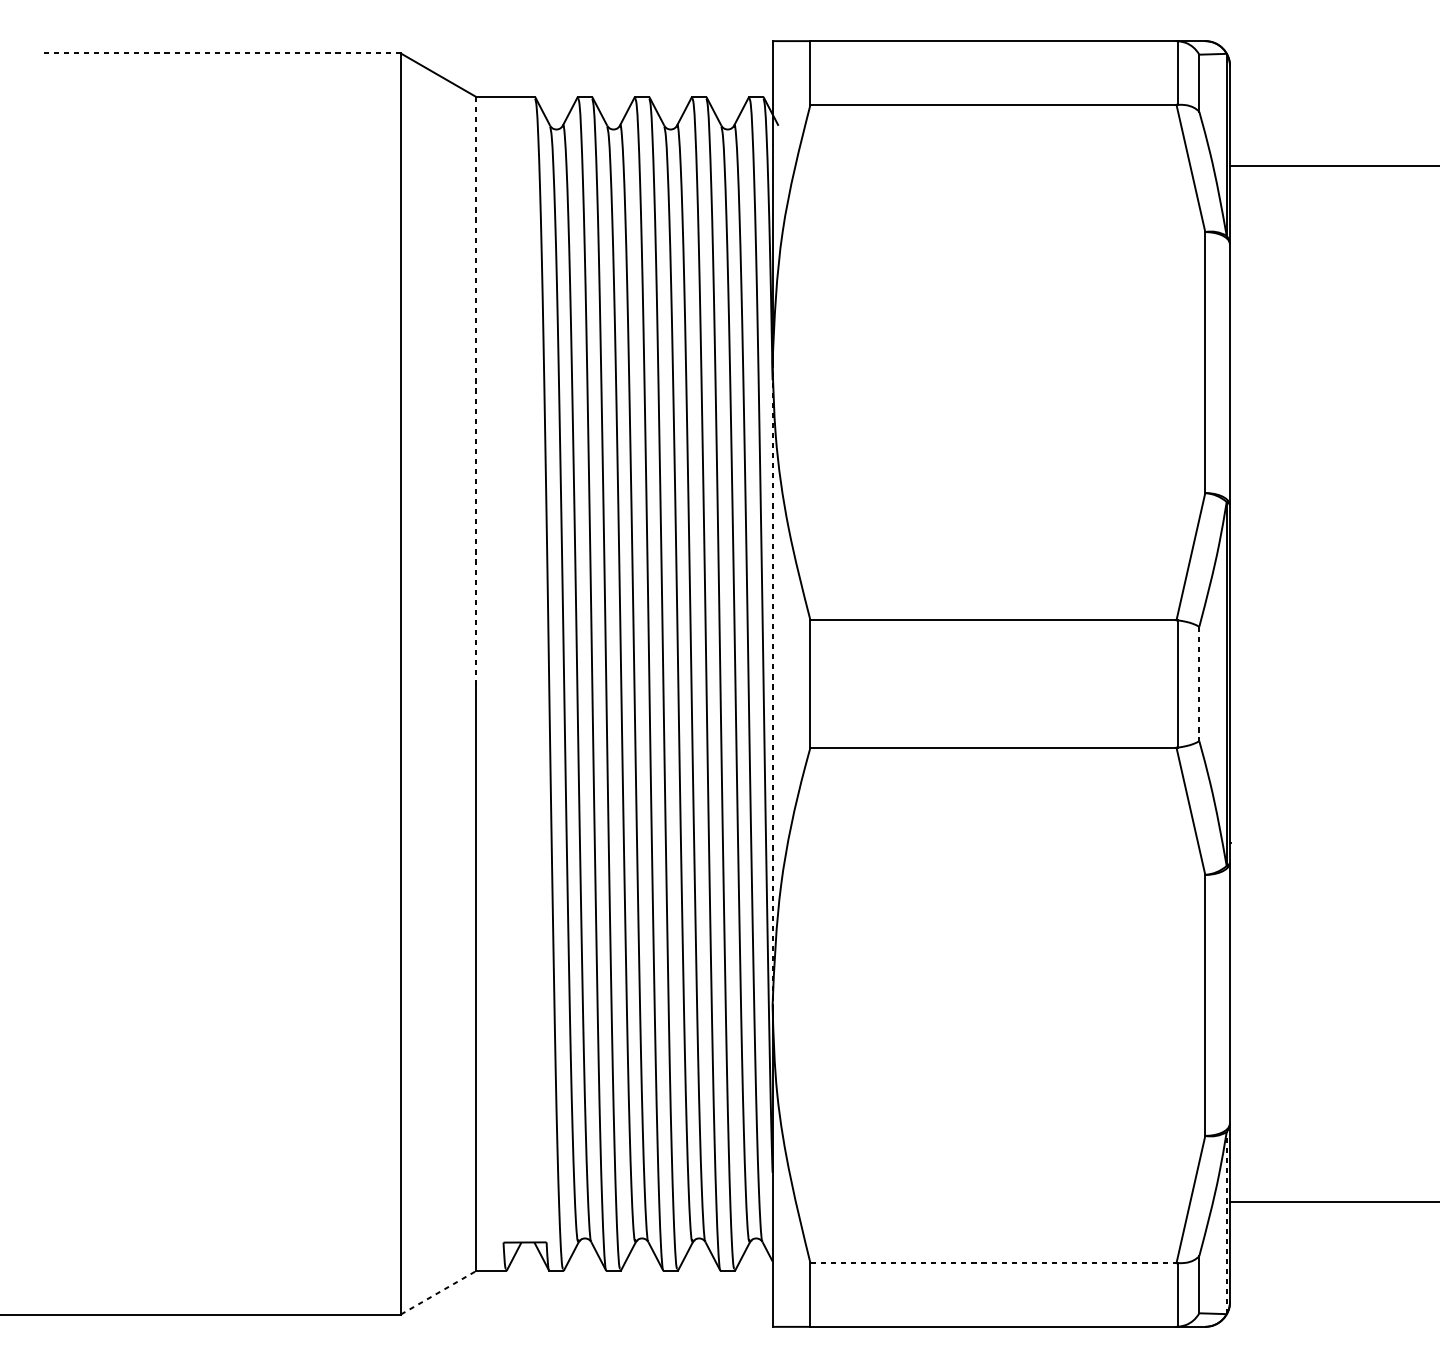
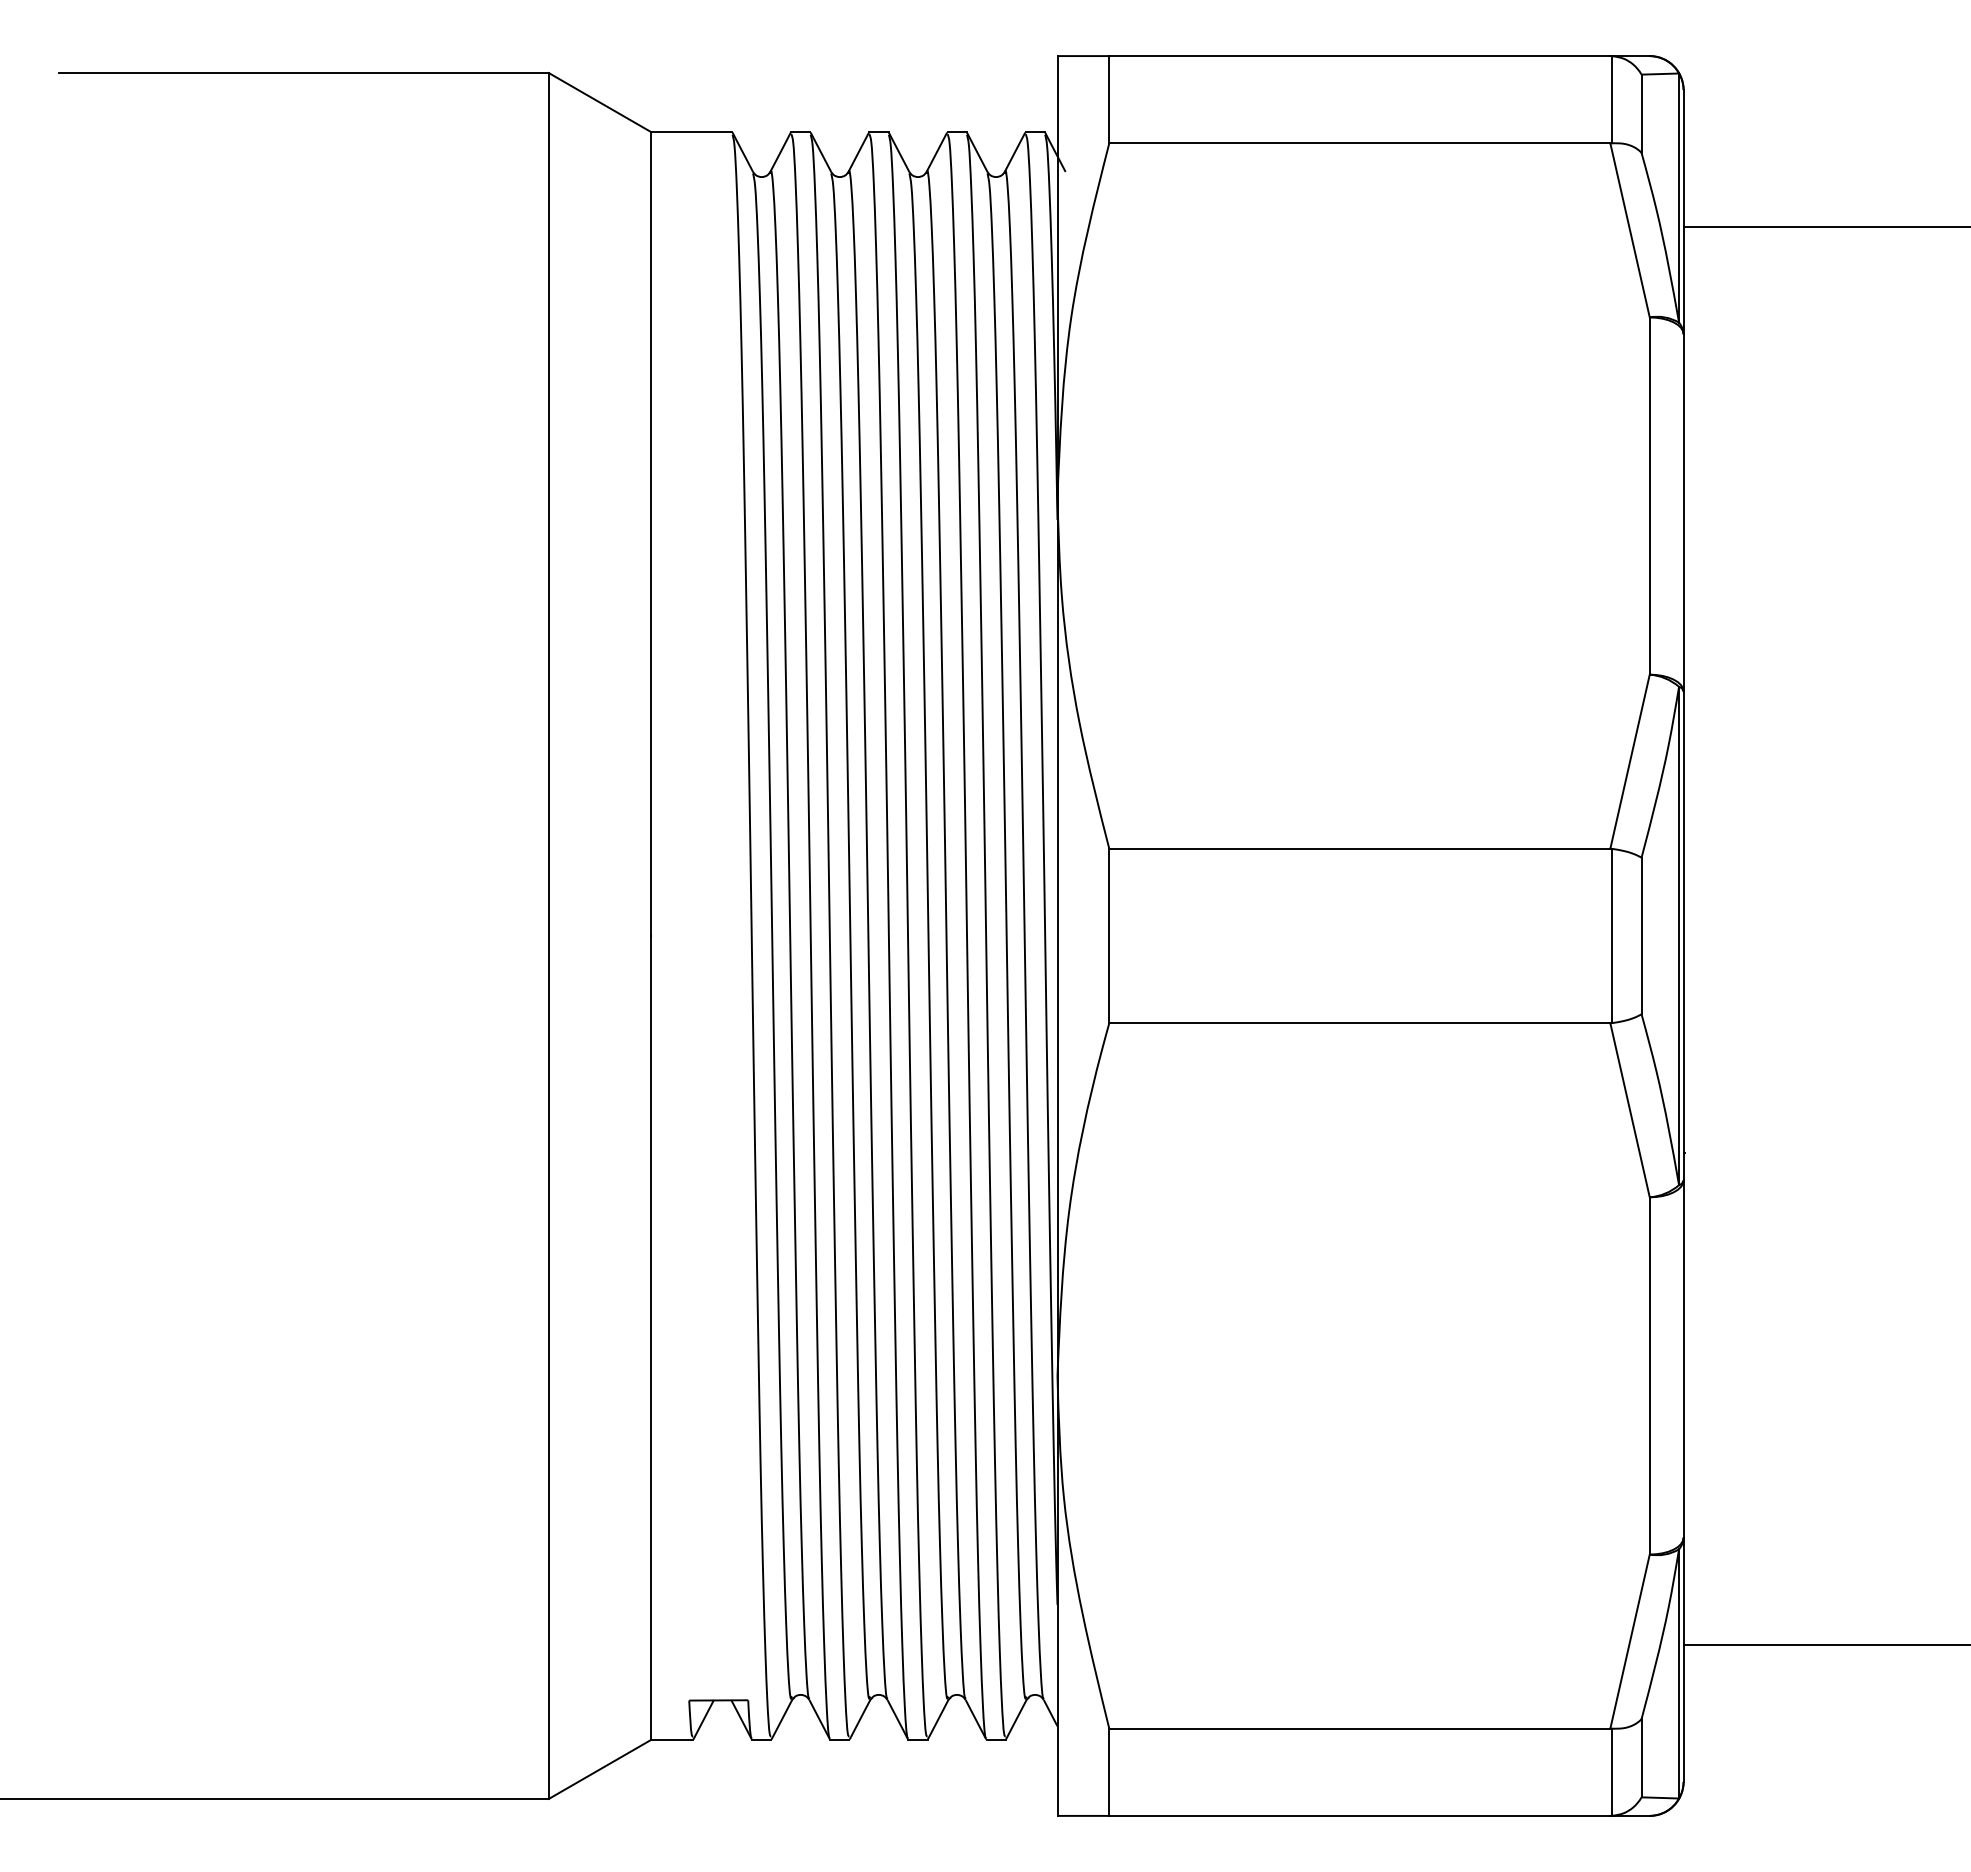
line: (221, 53) -> (303, 73), dashed -> solid
line: (475, 390) -> (651, 534), dashed -> solid
line: (772, 684) -> (1057, 936), dashed -> solid
line: (1199, 684) -> (1641, 936), dashed -> solid
line: (1227, 1222) -> (1679, 1673), dashed -> solid
line: (993, 1263) -> (1359, 1728), dashed -> solid
line: (438, 1292) -> (600, 1769), dashed -> solid

